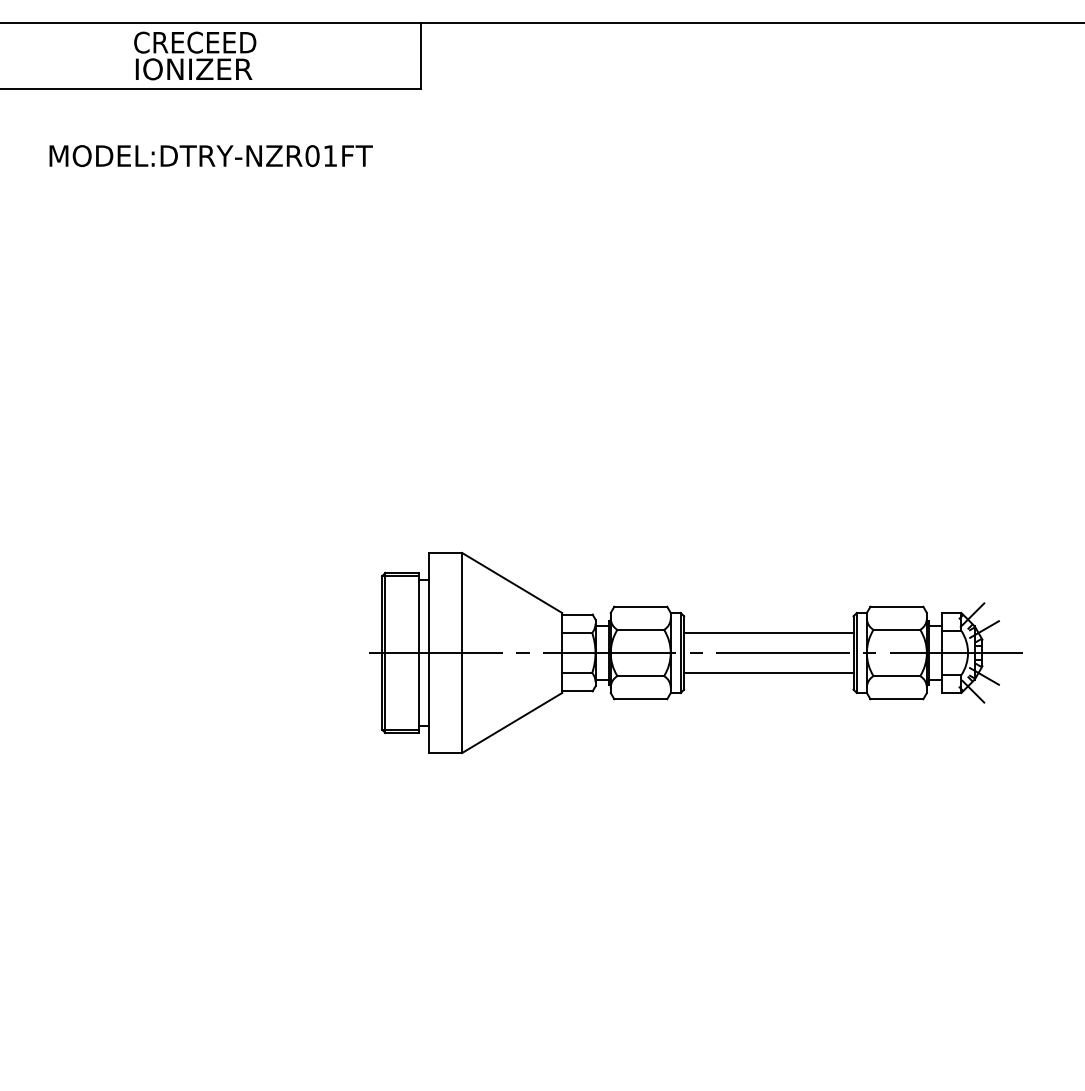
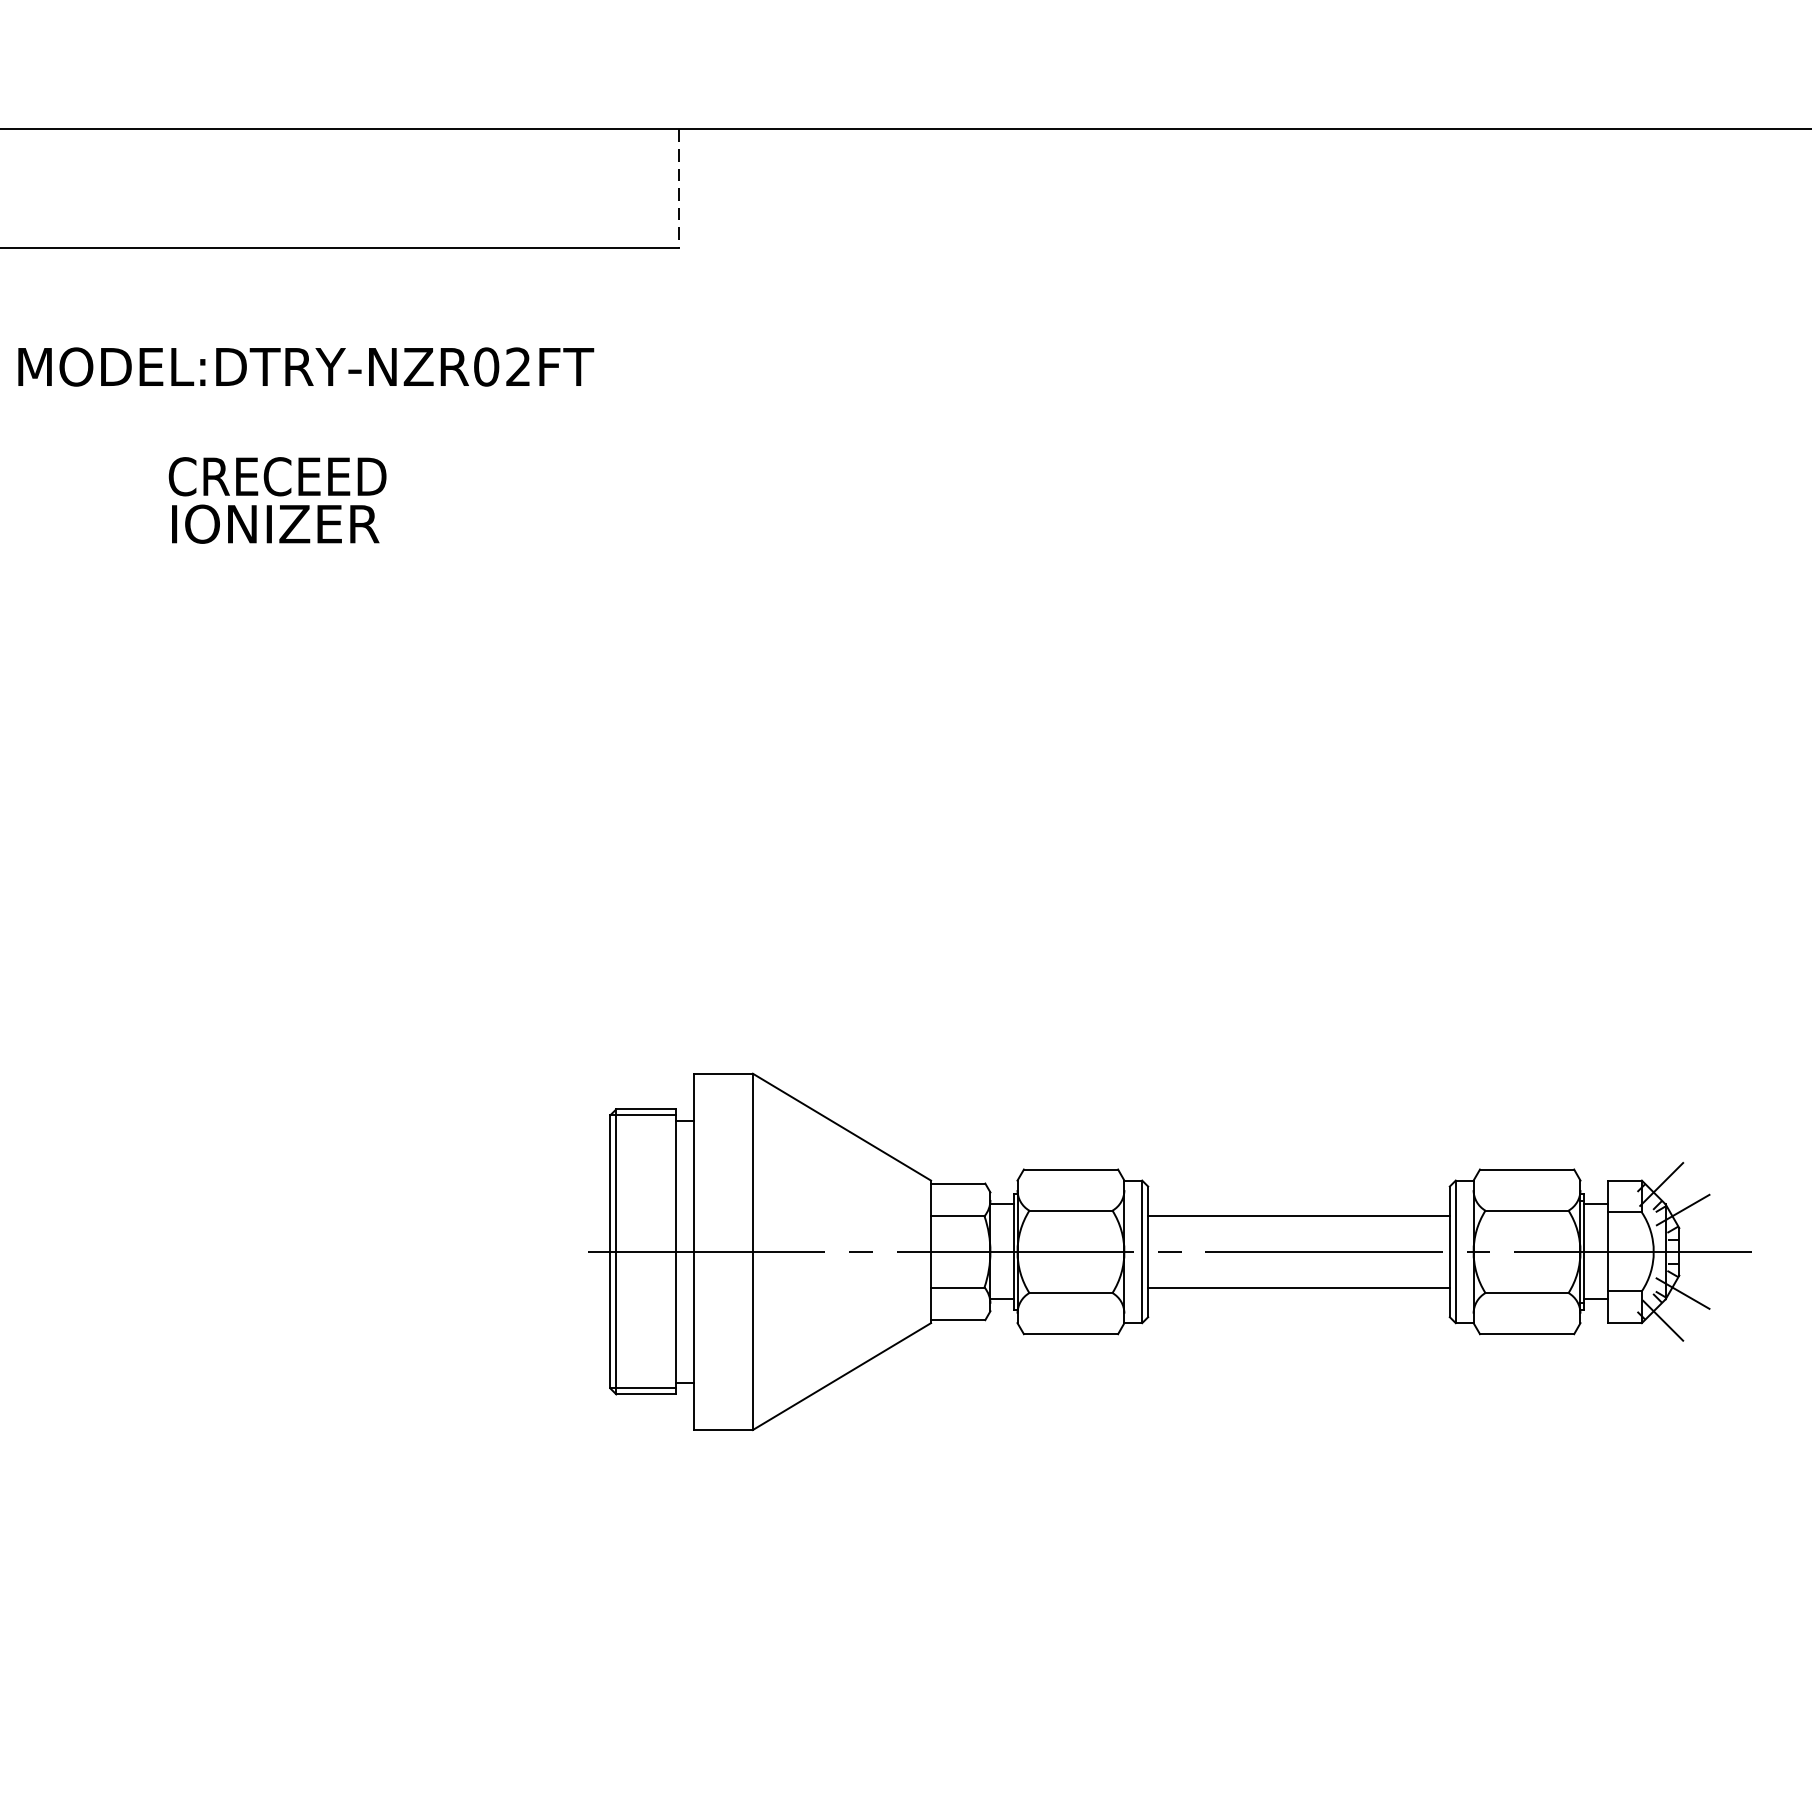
text: (195, 55) -> (278, 499), moved
line: (420, 56) -> (678, 189), solid -> dashed
text: (329, 155) -> (516, 366), MODEL:DTRY-NZR01FT -> MODEL:DTRY-NZR02FT

